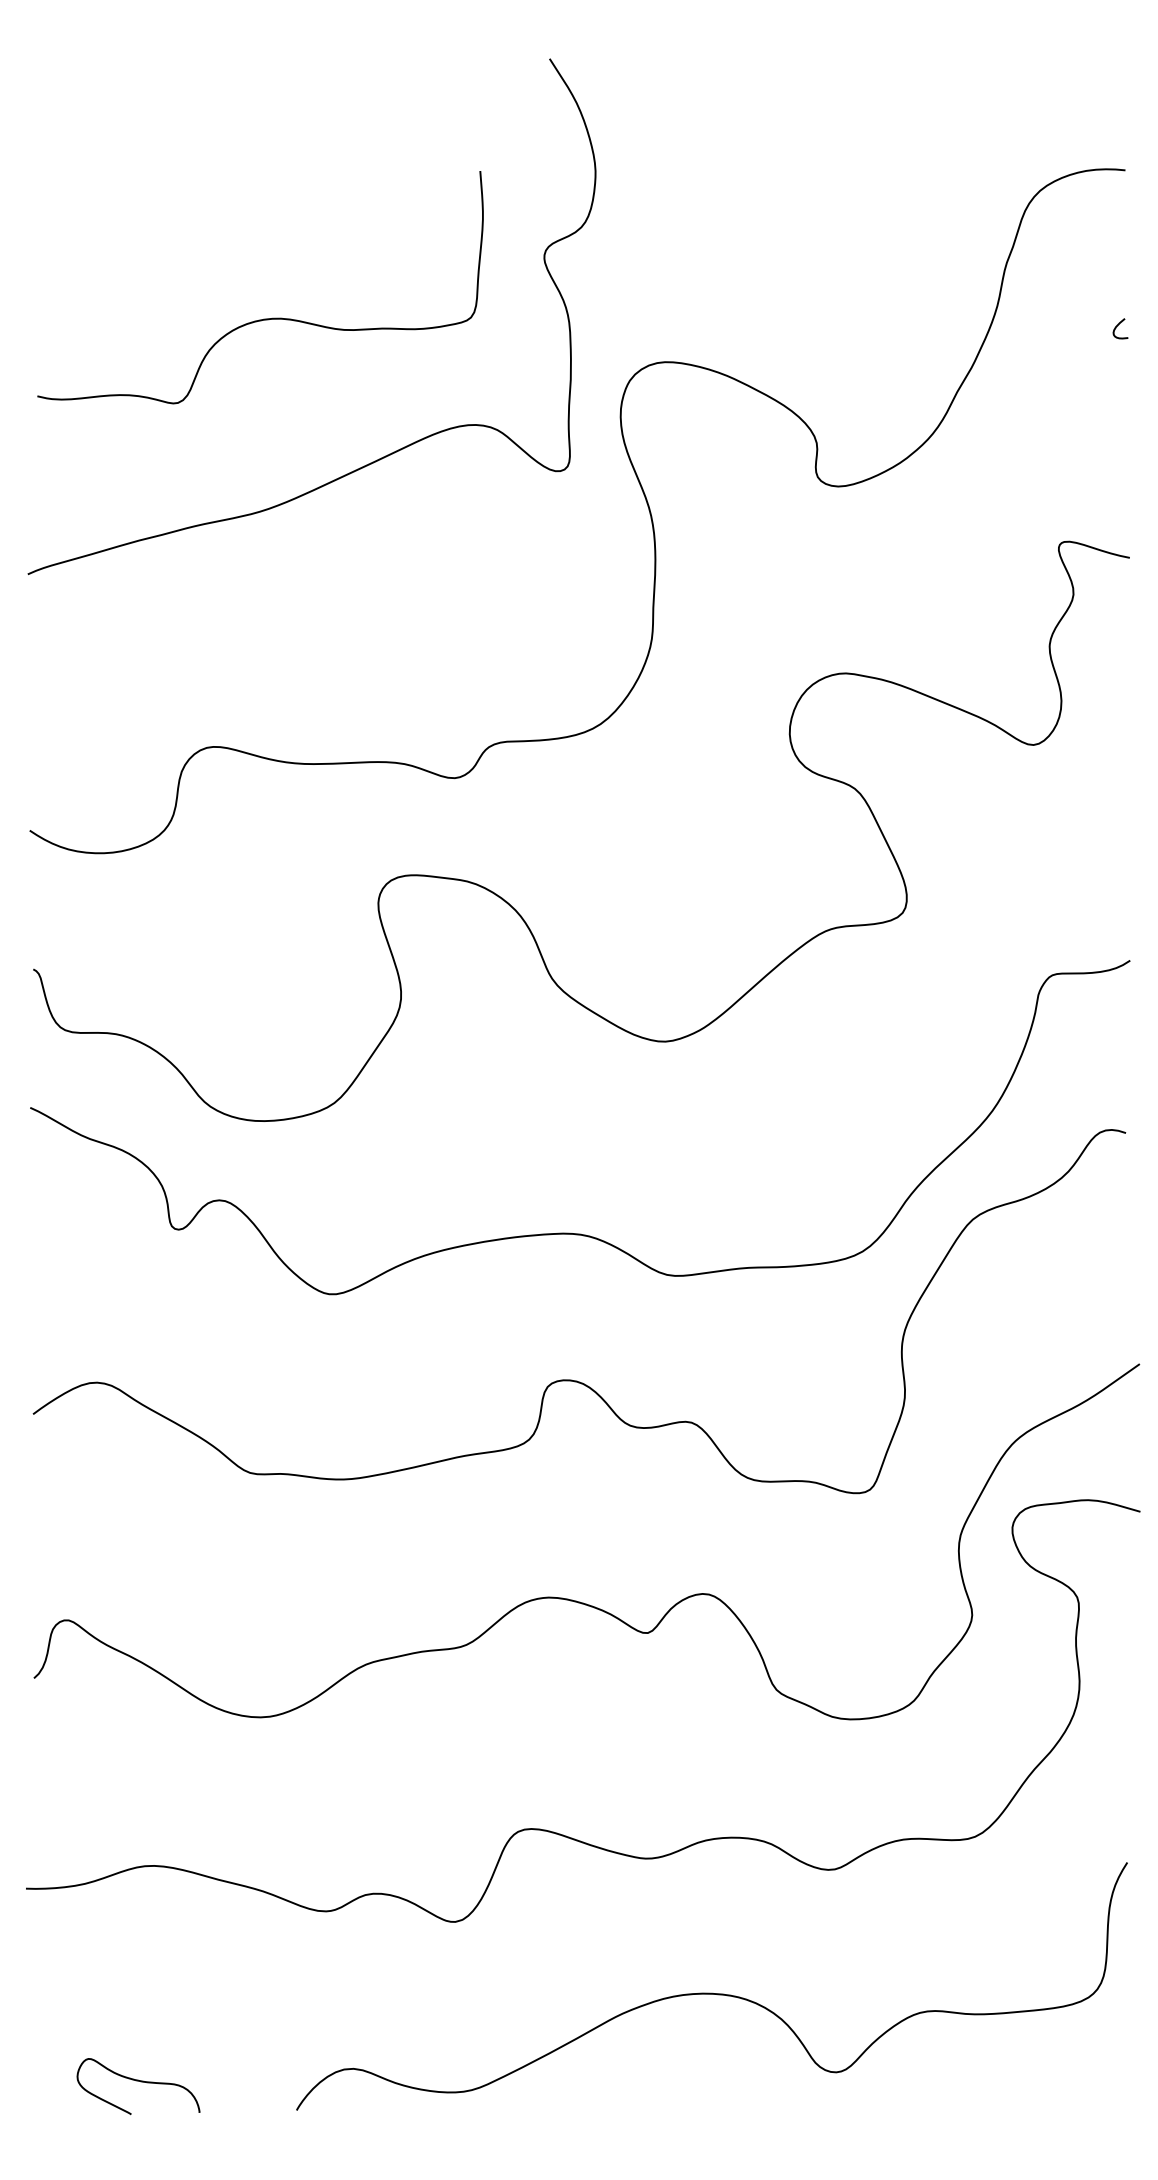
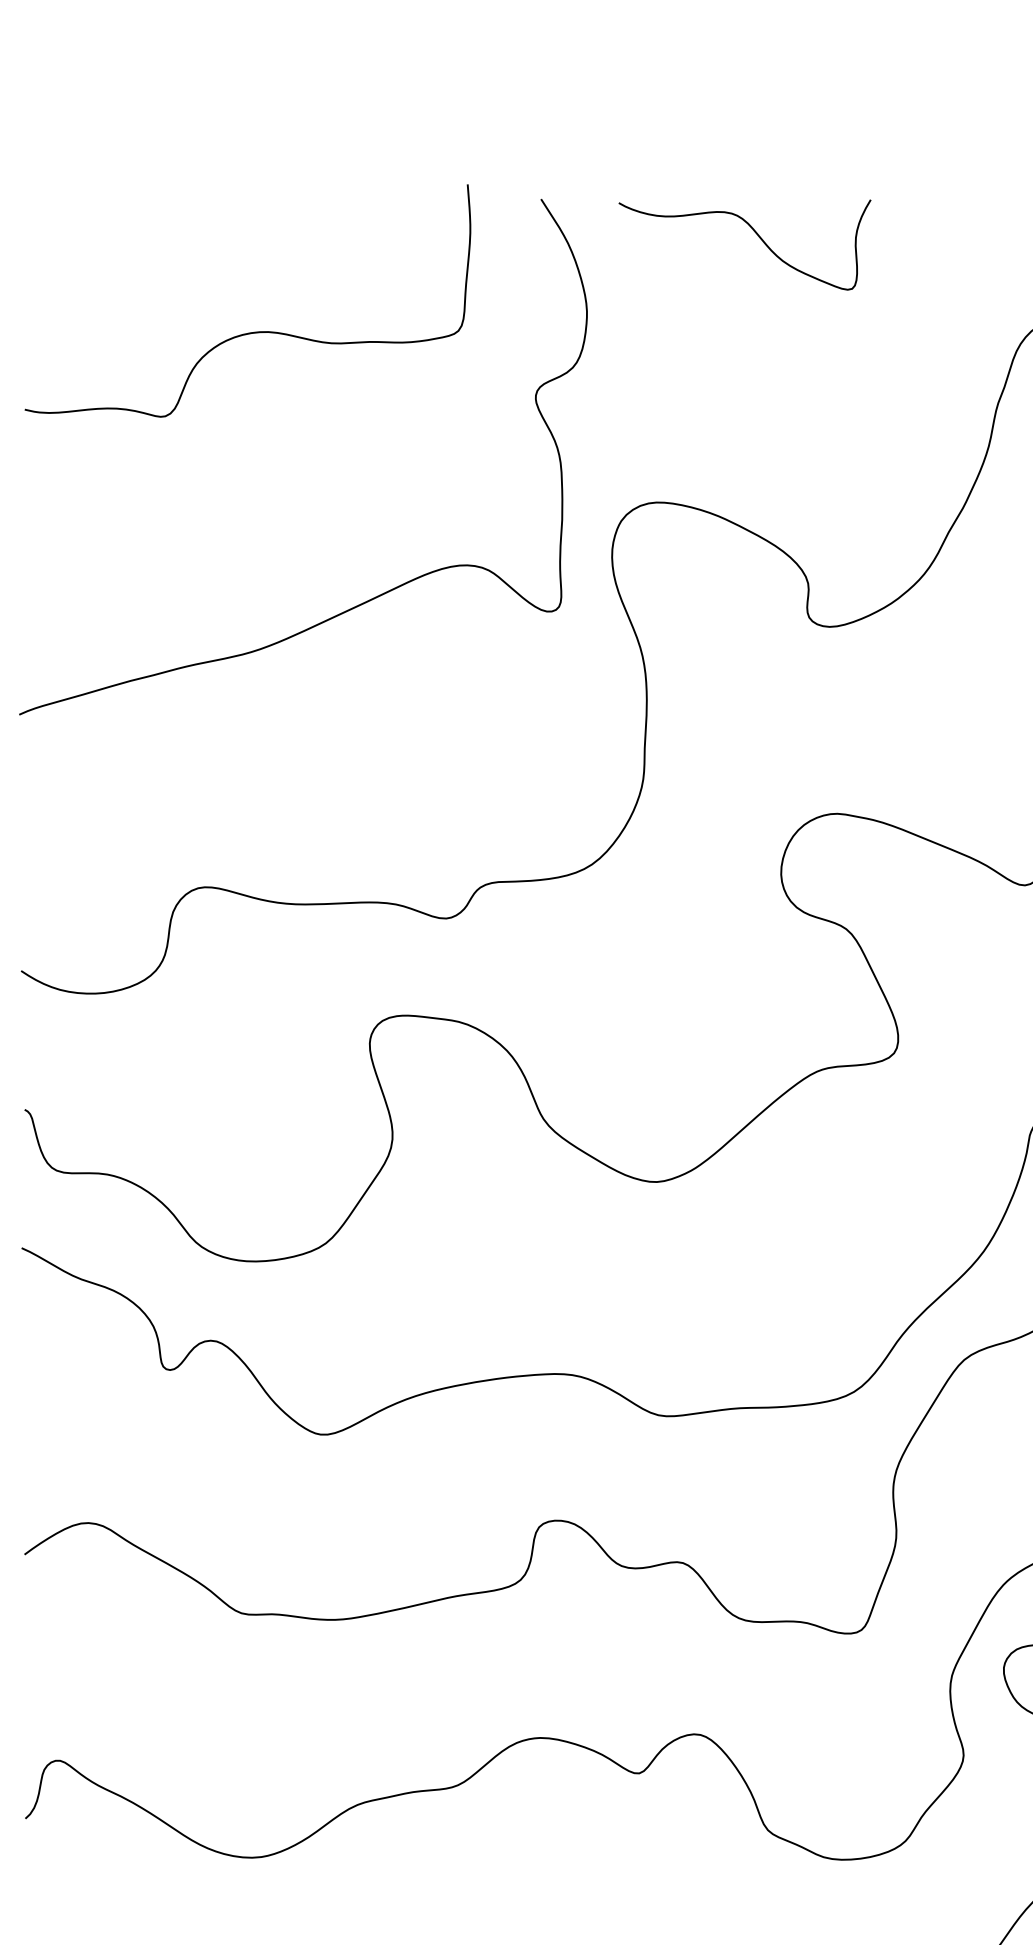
curve: (766, 96) -> (757, 236), added
curve: (263, 318) -> (250, 331), moved

